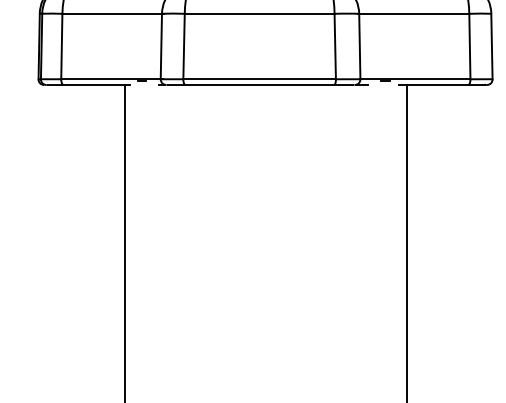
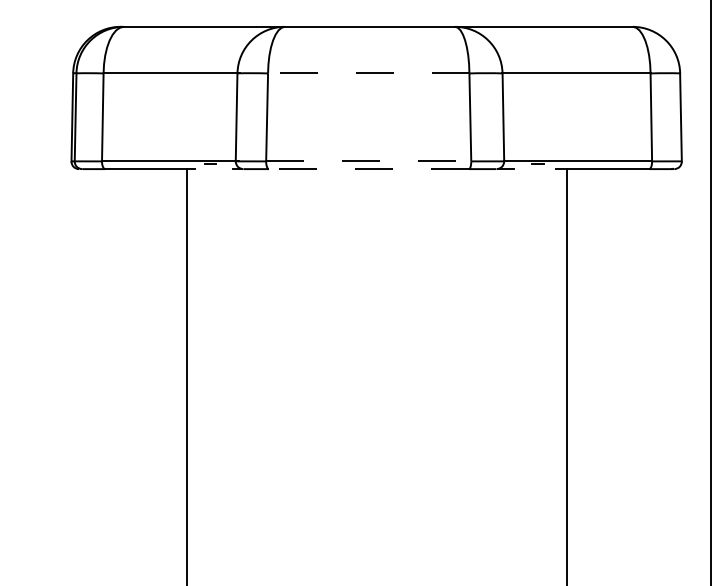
line: (259, 13) -> (368, 73), solid -> dashed
line: (259, 79) -> (368, 161), solid -> dashed
line: (259, 85) -> (368, 169), solid -> dashed

